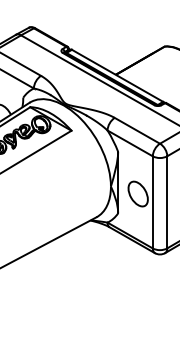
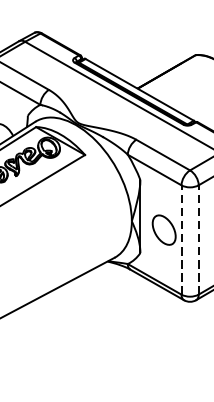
line: (152, 201) -> (181, 238), solid -> dashed
line: (167, 201) -> (198, 238), solid -> dashed

